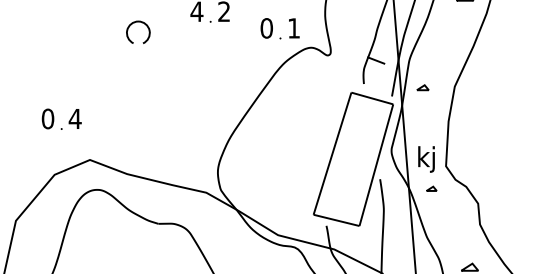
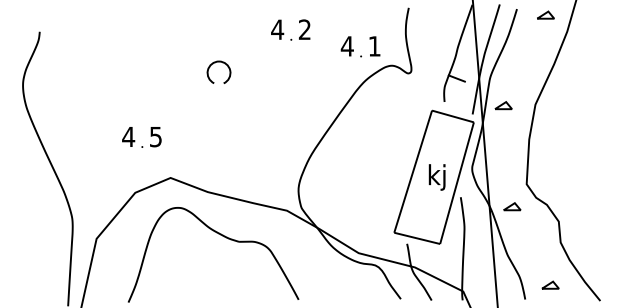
part: (134, 23) -> (215, 63), moved
text: (265, 28) -> (346, 46), 0 -> 4
part: (422, 87) -> (503, 105), size x1.43
text: (47, 118) -> (128, 136), 0 -> 4
text: (74, 119) -> (155, 137), 4 -> 5
text: (425, 159) -> (436, 177), moved
part: (431, 188) -> (512, 206), size x1.67

